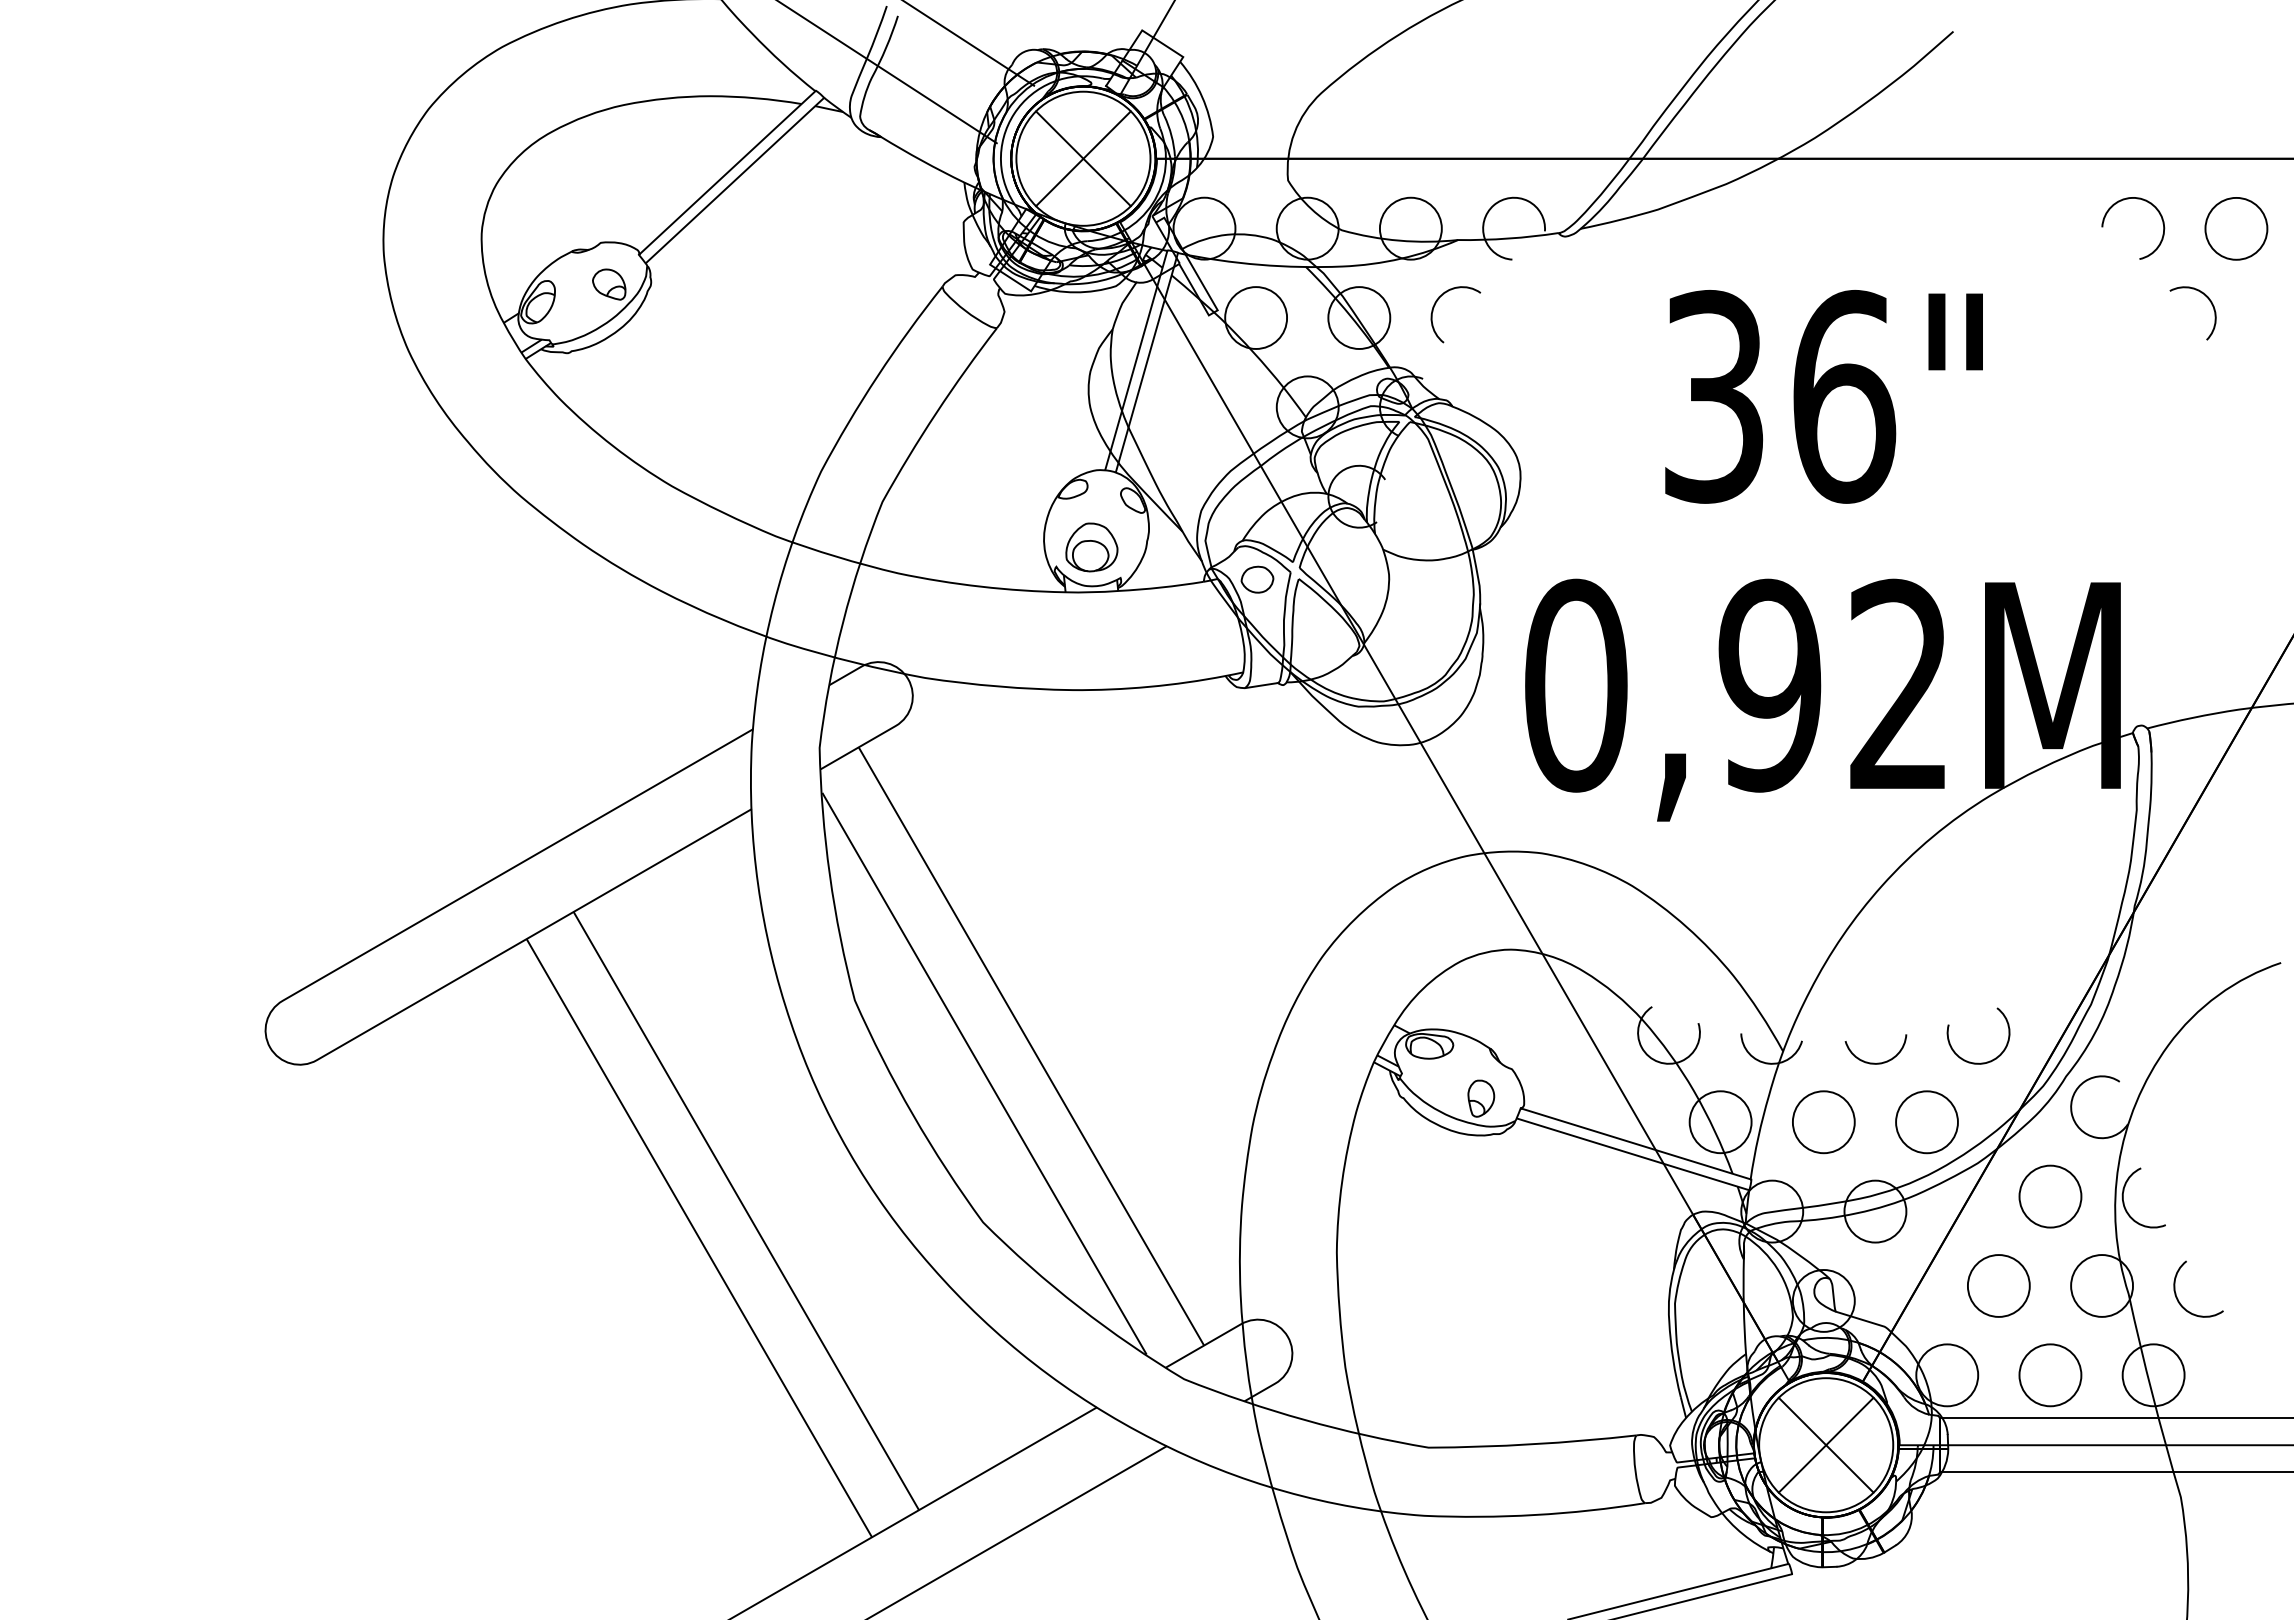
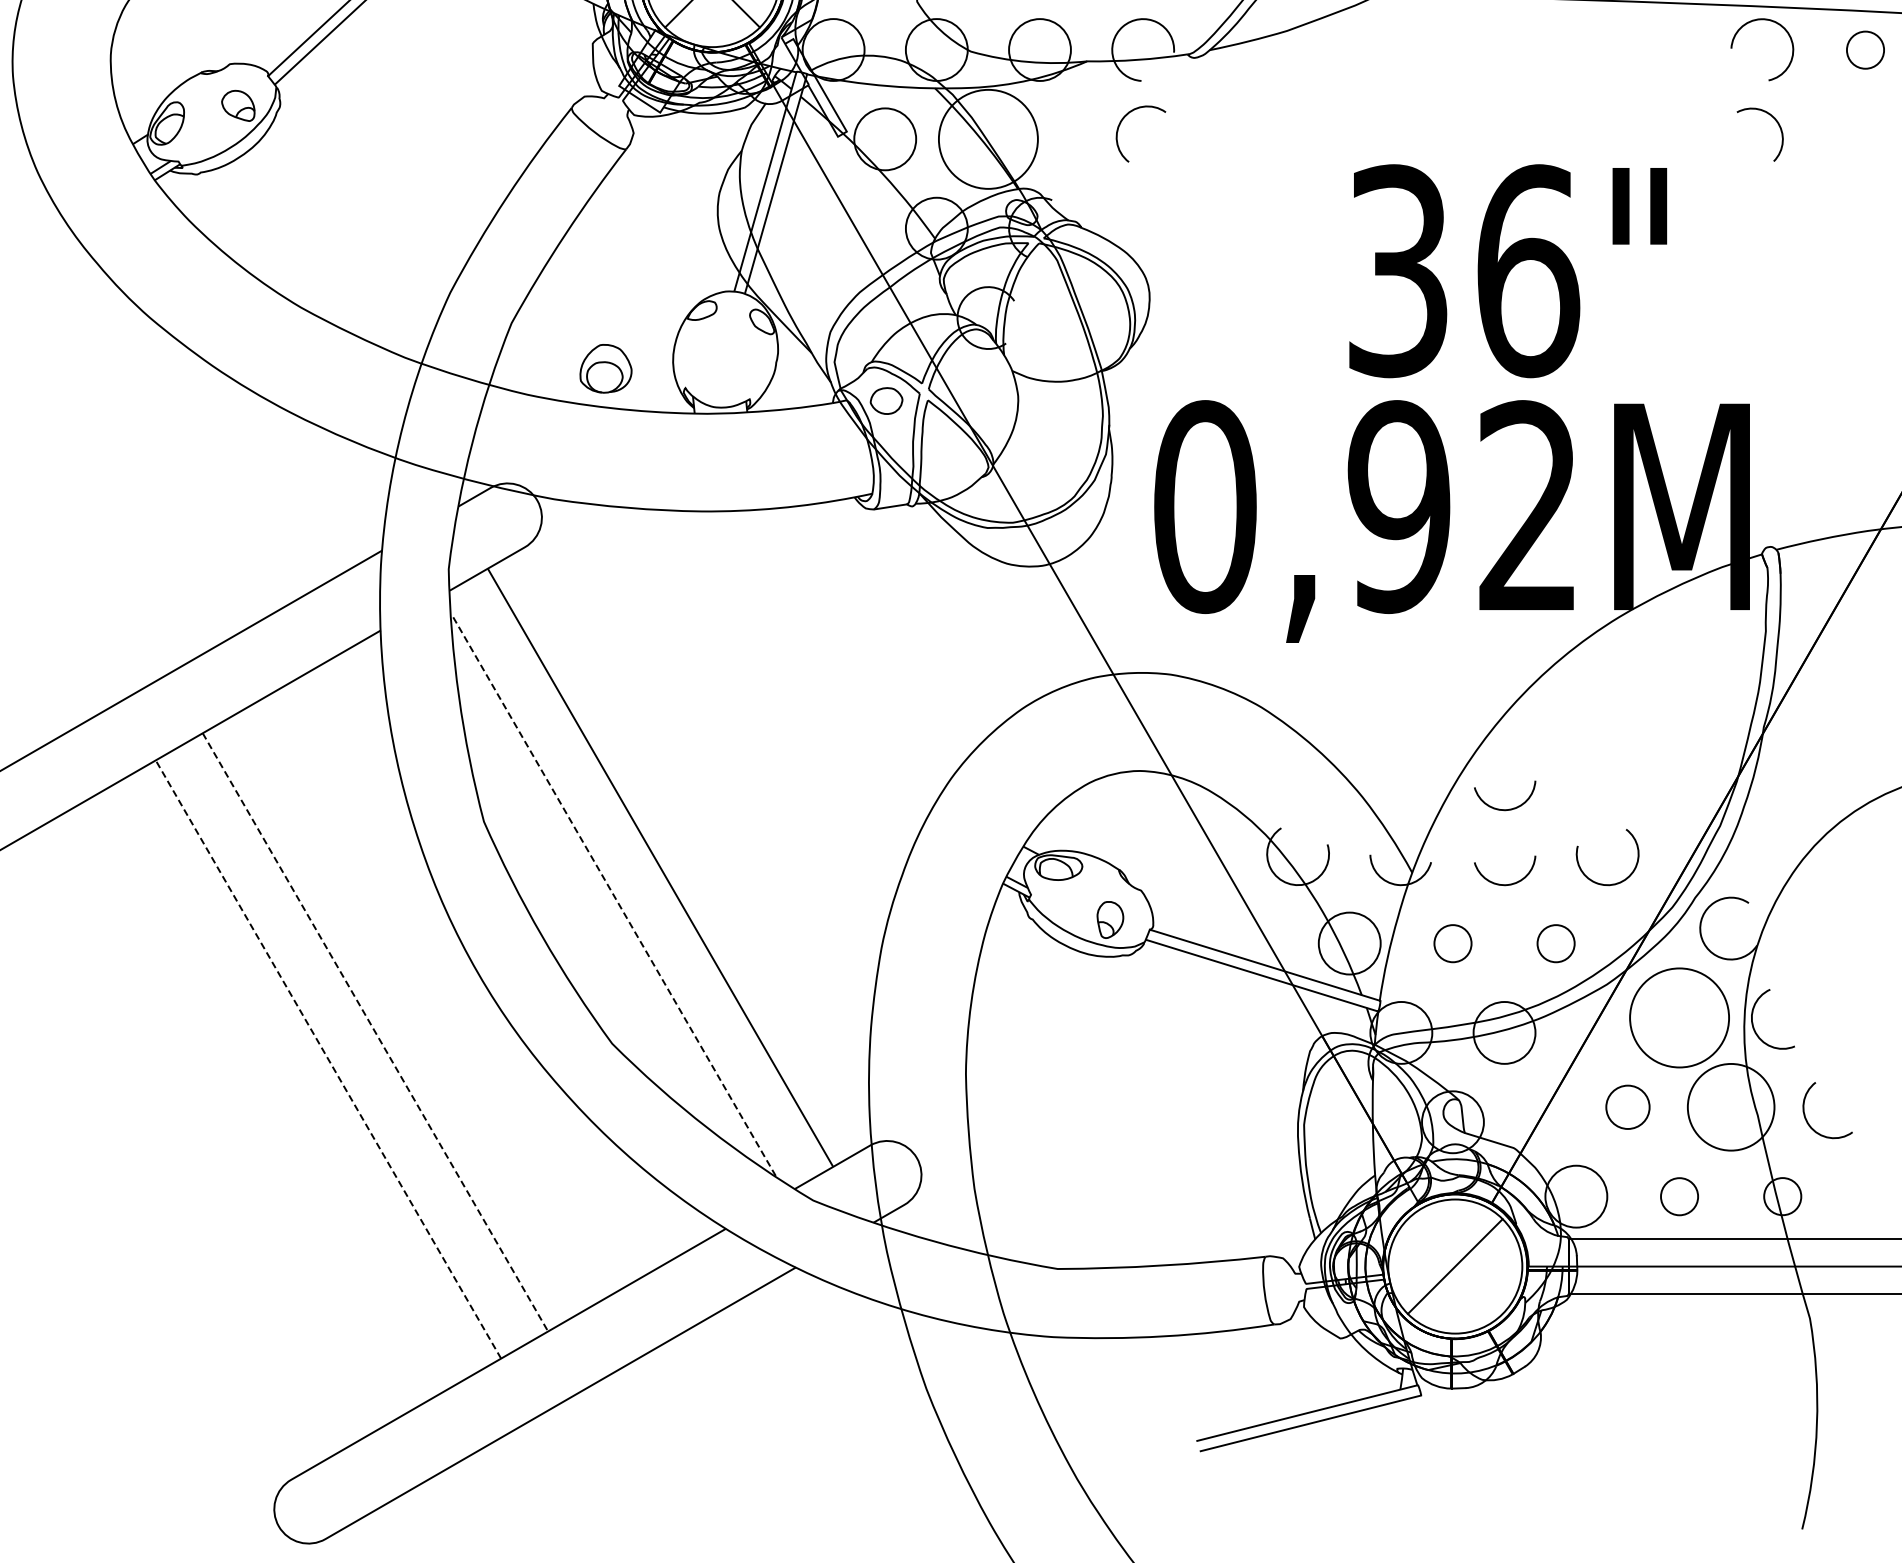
circle: (2236, 228) -> (1865, 49), size x0.6
arc: (2209, 301) -> (1776, 122), moved
arc: (1435, 305) -> (1120, 124), moved
circle: (1359, 317) -> (988, 138), size x1.6
text: (1823, 396) -> (1507, 270), moved
part: (1091, 547) -> (605, 368), moved
arc: (1874, 987) -> (1503, 808), added
line: (984, 1073) -> (613, 894), solid -> dashed
circle: (1823, 1122) -> (1452, 943), size x0.6
circle: (1926, 1122) -> (1555, 943), size x0.6
circle: (2050, 1196) -> (1679, 1017), size x1.6
line: (746, 1211) -> (375, 1032), solid -> dashed
line: (699, 1237) -> (328, 1058), solid -> dashed
circle: (1998, 1285) -> (1627, 1106), size x0.7
circle: (2102, 1285) -> (1731, 1106), size x1.4
circle: (2050, 1375) -> (1679, 1196), size x0.6
circle: (2153, 1375) -> (1782, 1196), size x0.6
line: (1825, 1444) -> (1454, 1265), removed

